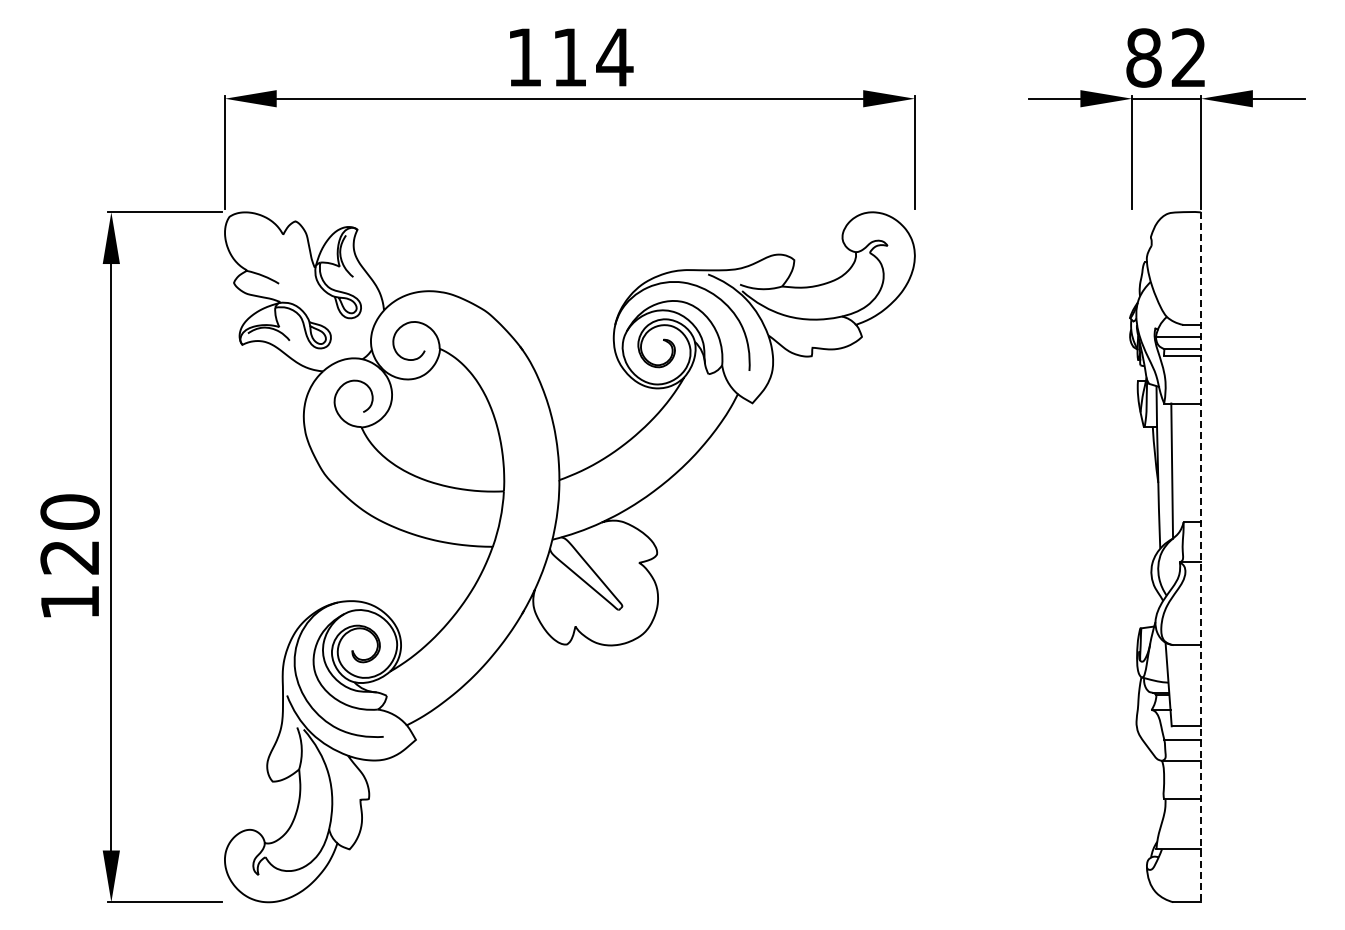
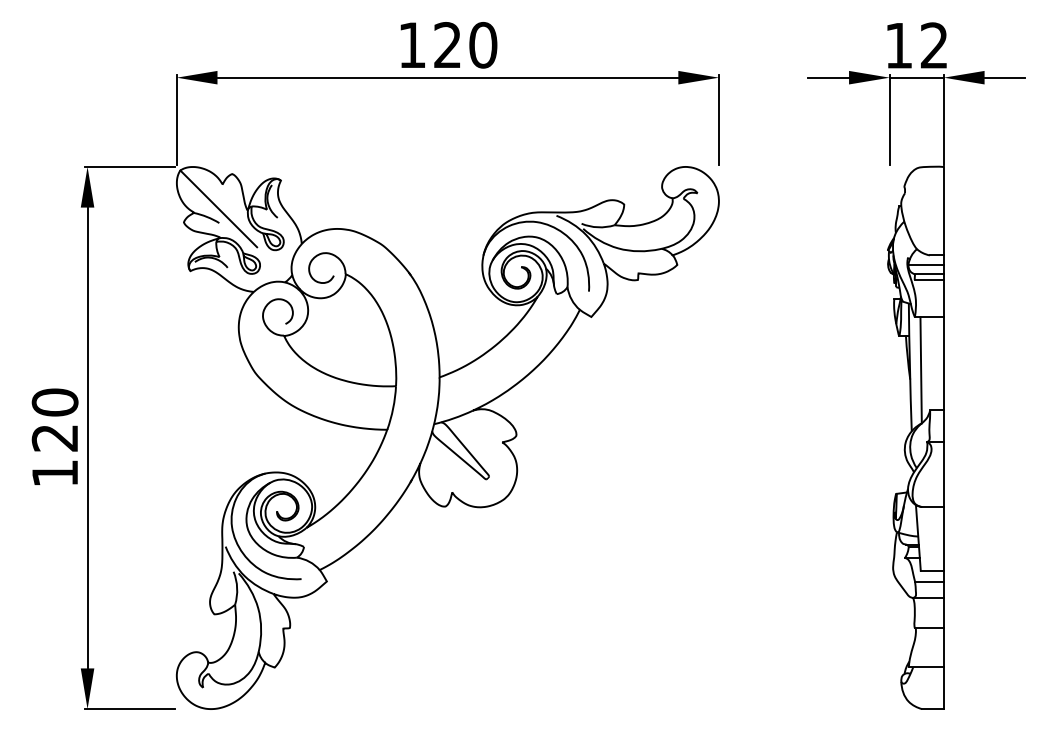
text: (592, 57) -> (465, 45), 114 -> 120
text: (1143, 57) -> (898, 45), 82 -> 12
line: (278, 265) -> (218, 208), added
line: (1201, 557) -> (944, 438), dashed -> solid

